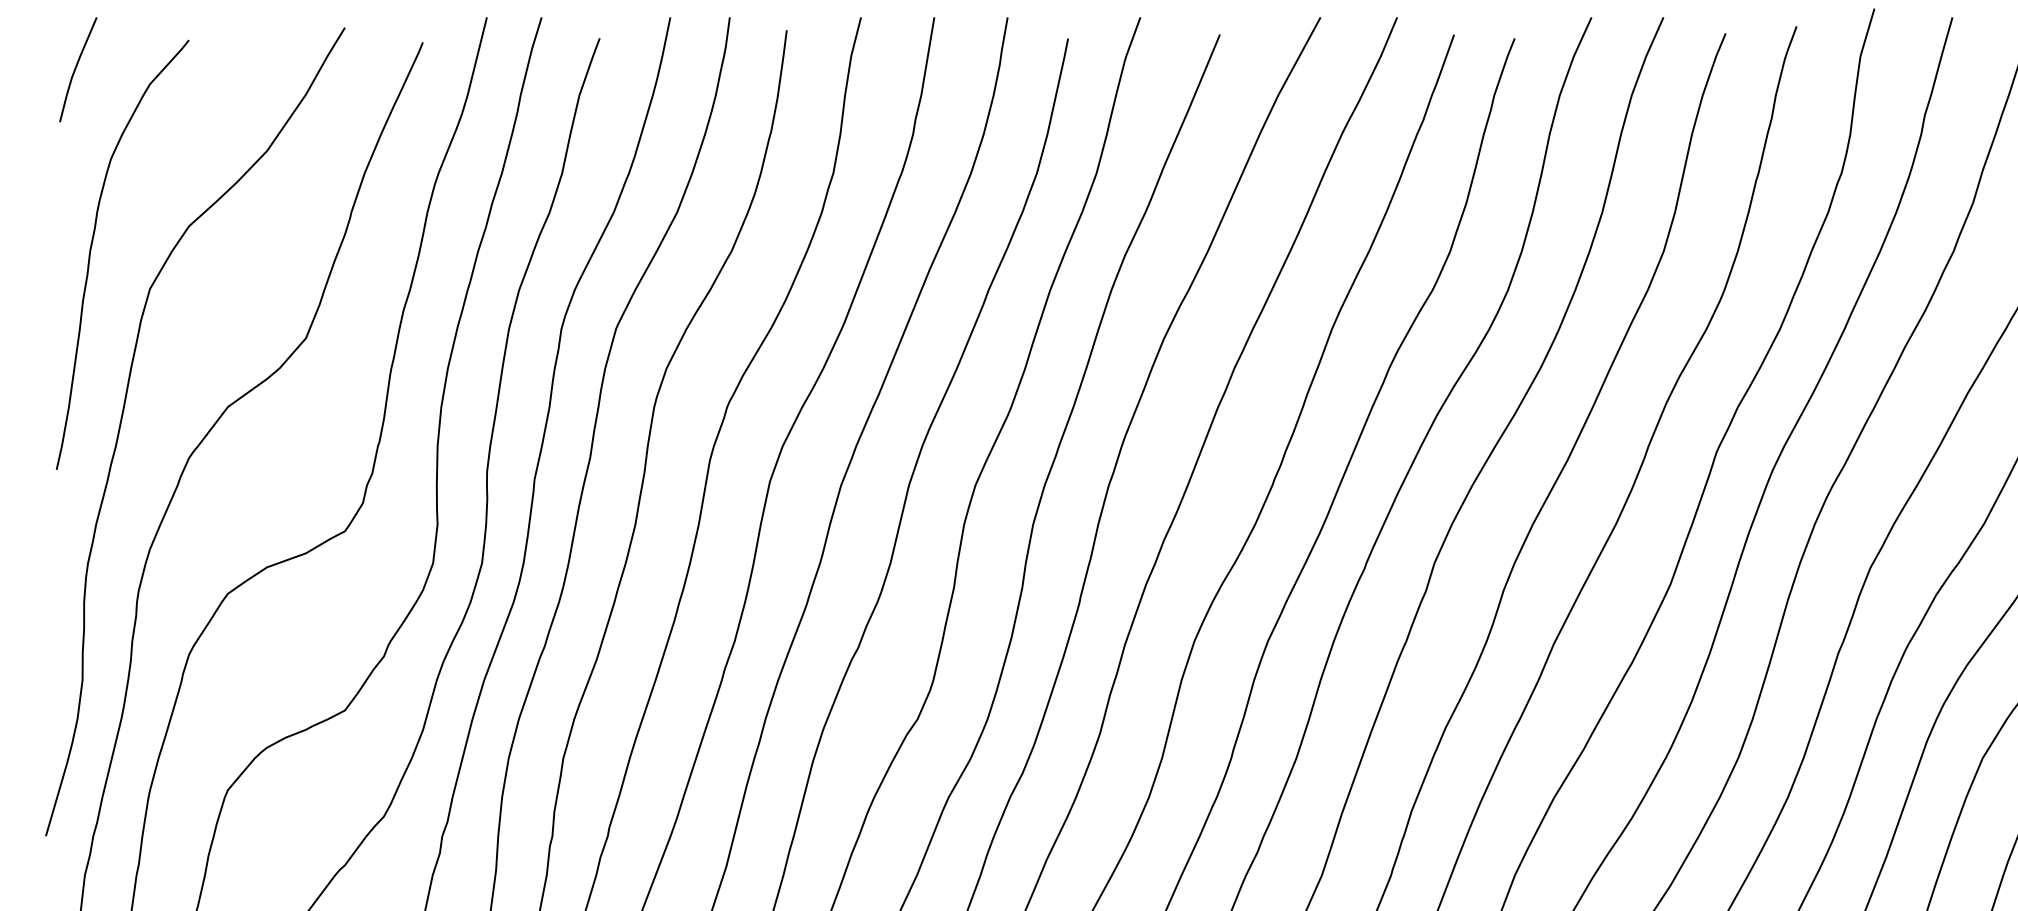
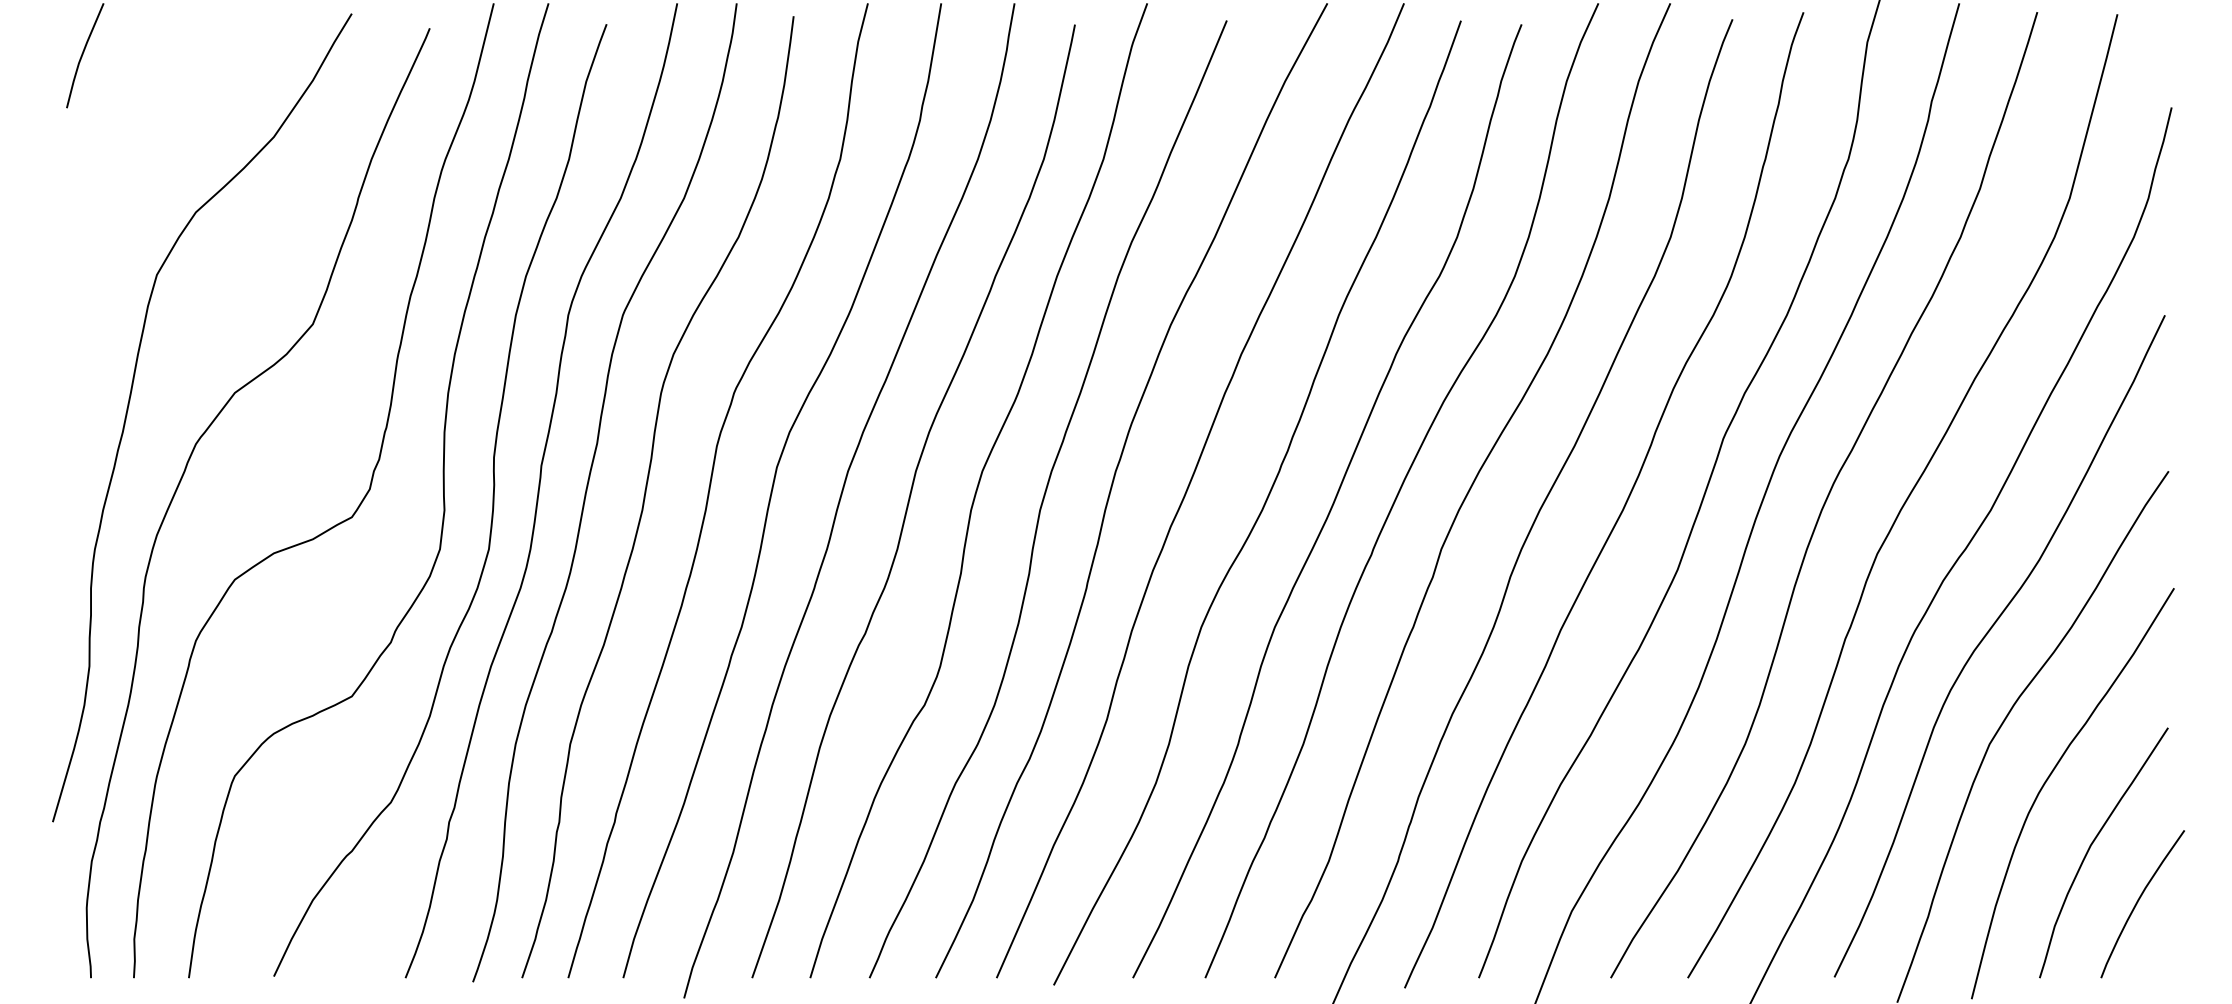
curve: (91, 250) -> (98, 236), removed

